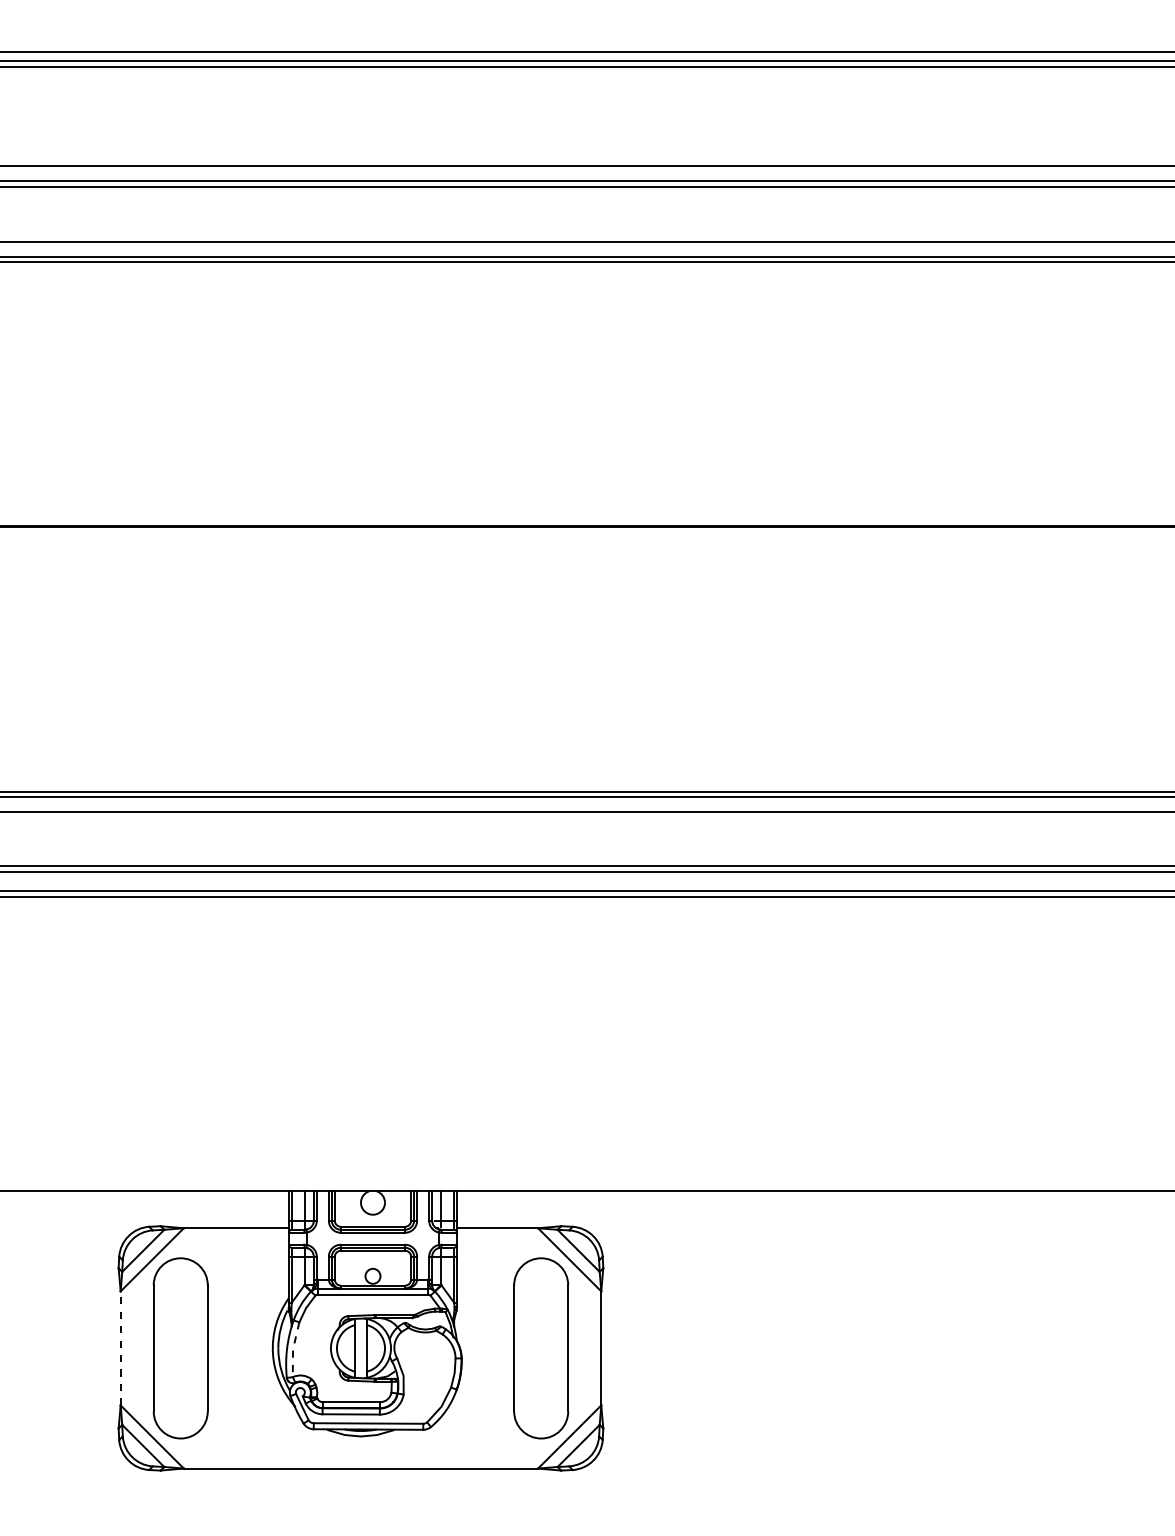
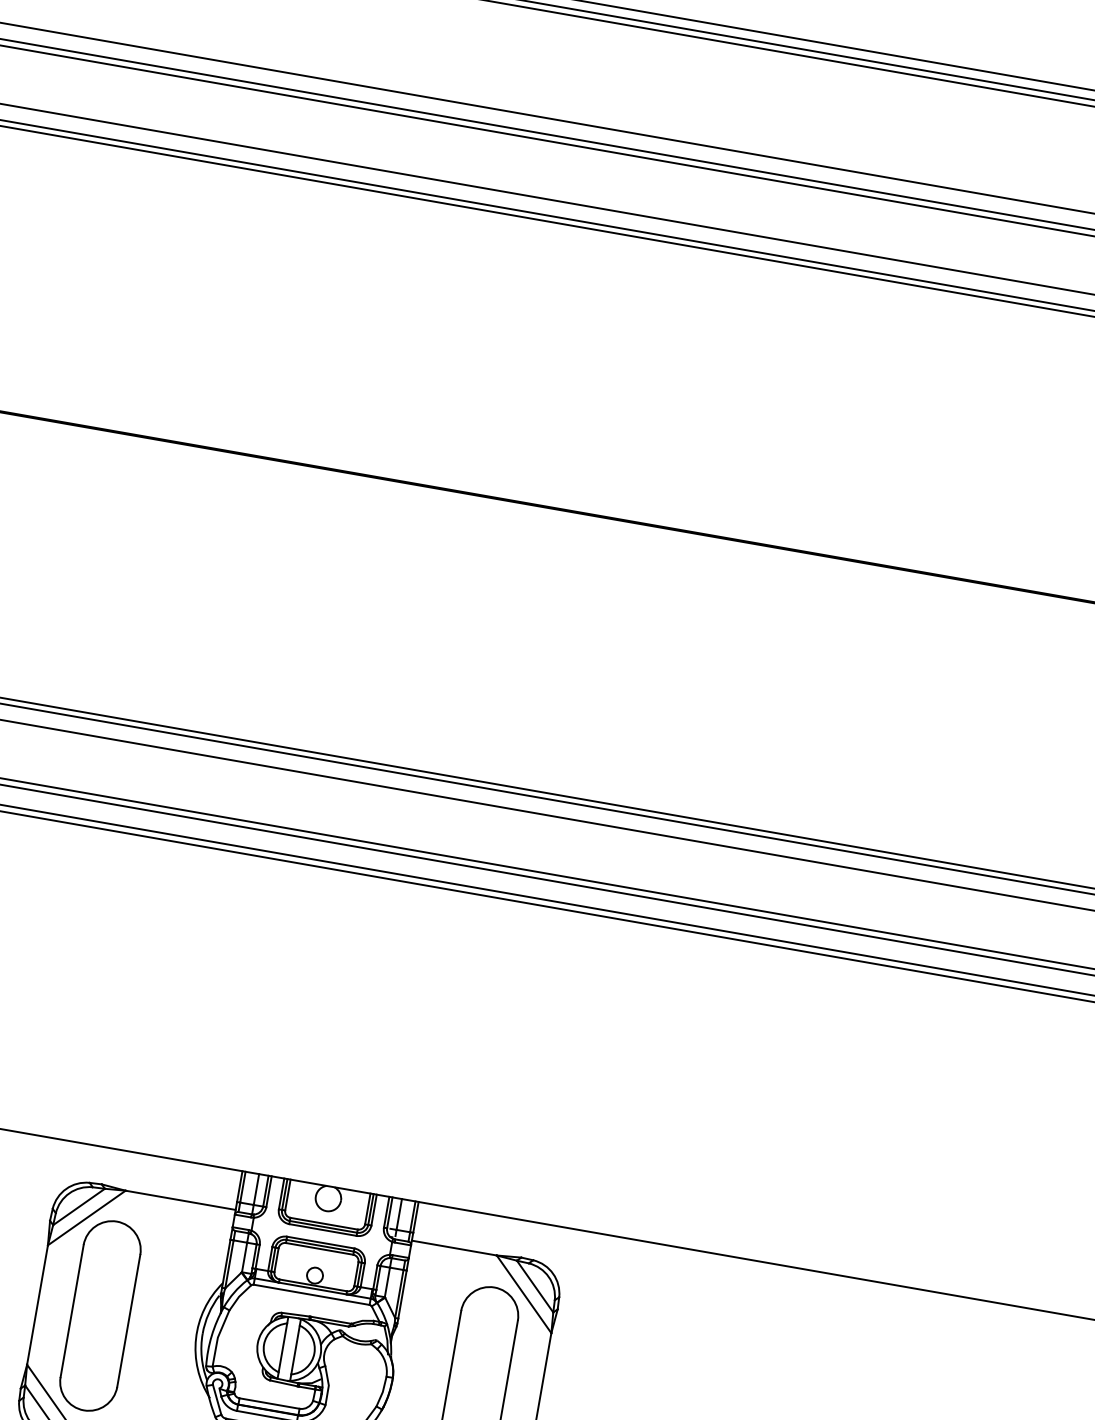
line: (120, 1347) -> (37, 1304), dashed -> solid
line: (293, 1349) -> (218, 1337), dashed -> solid

